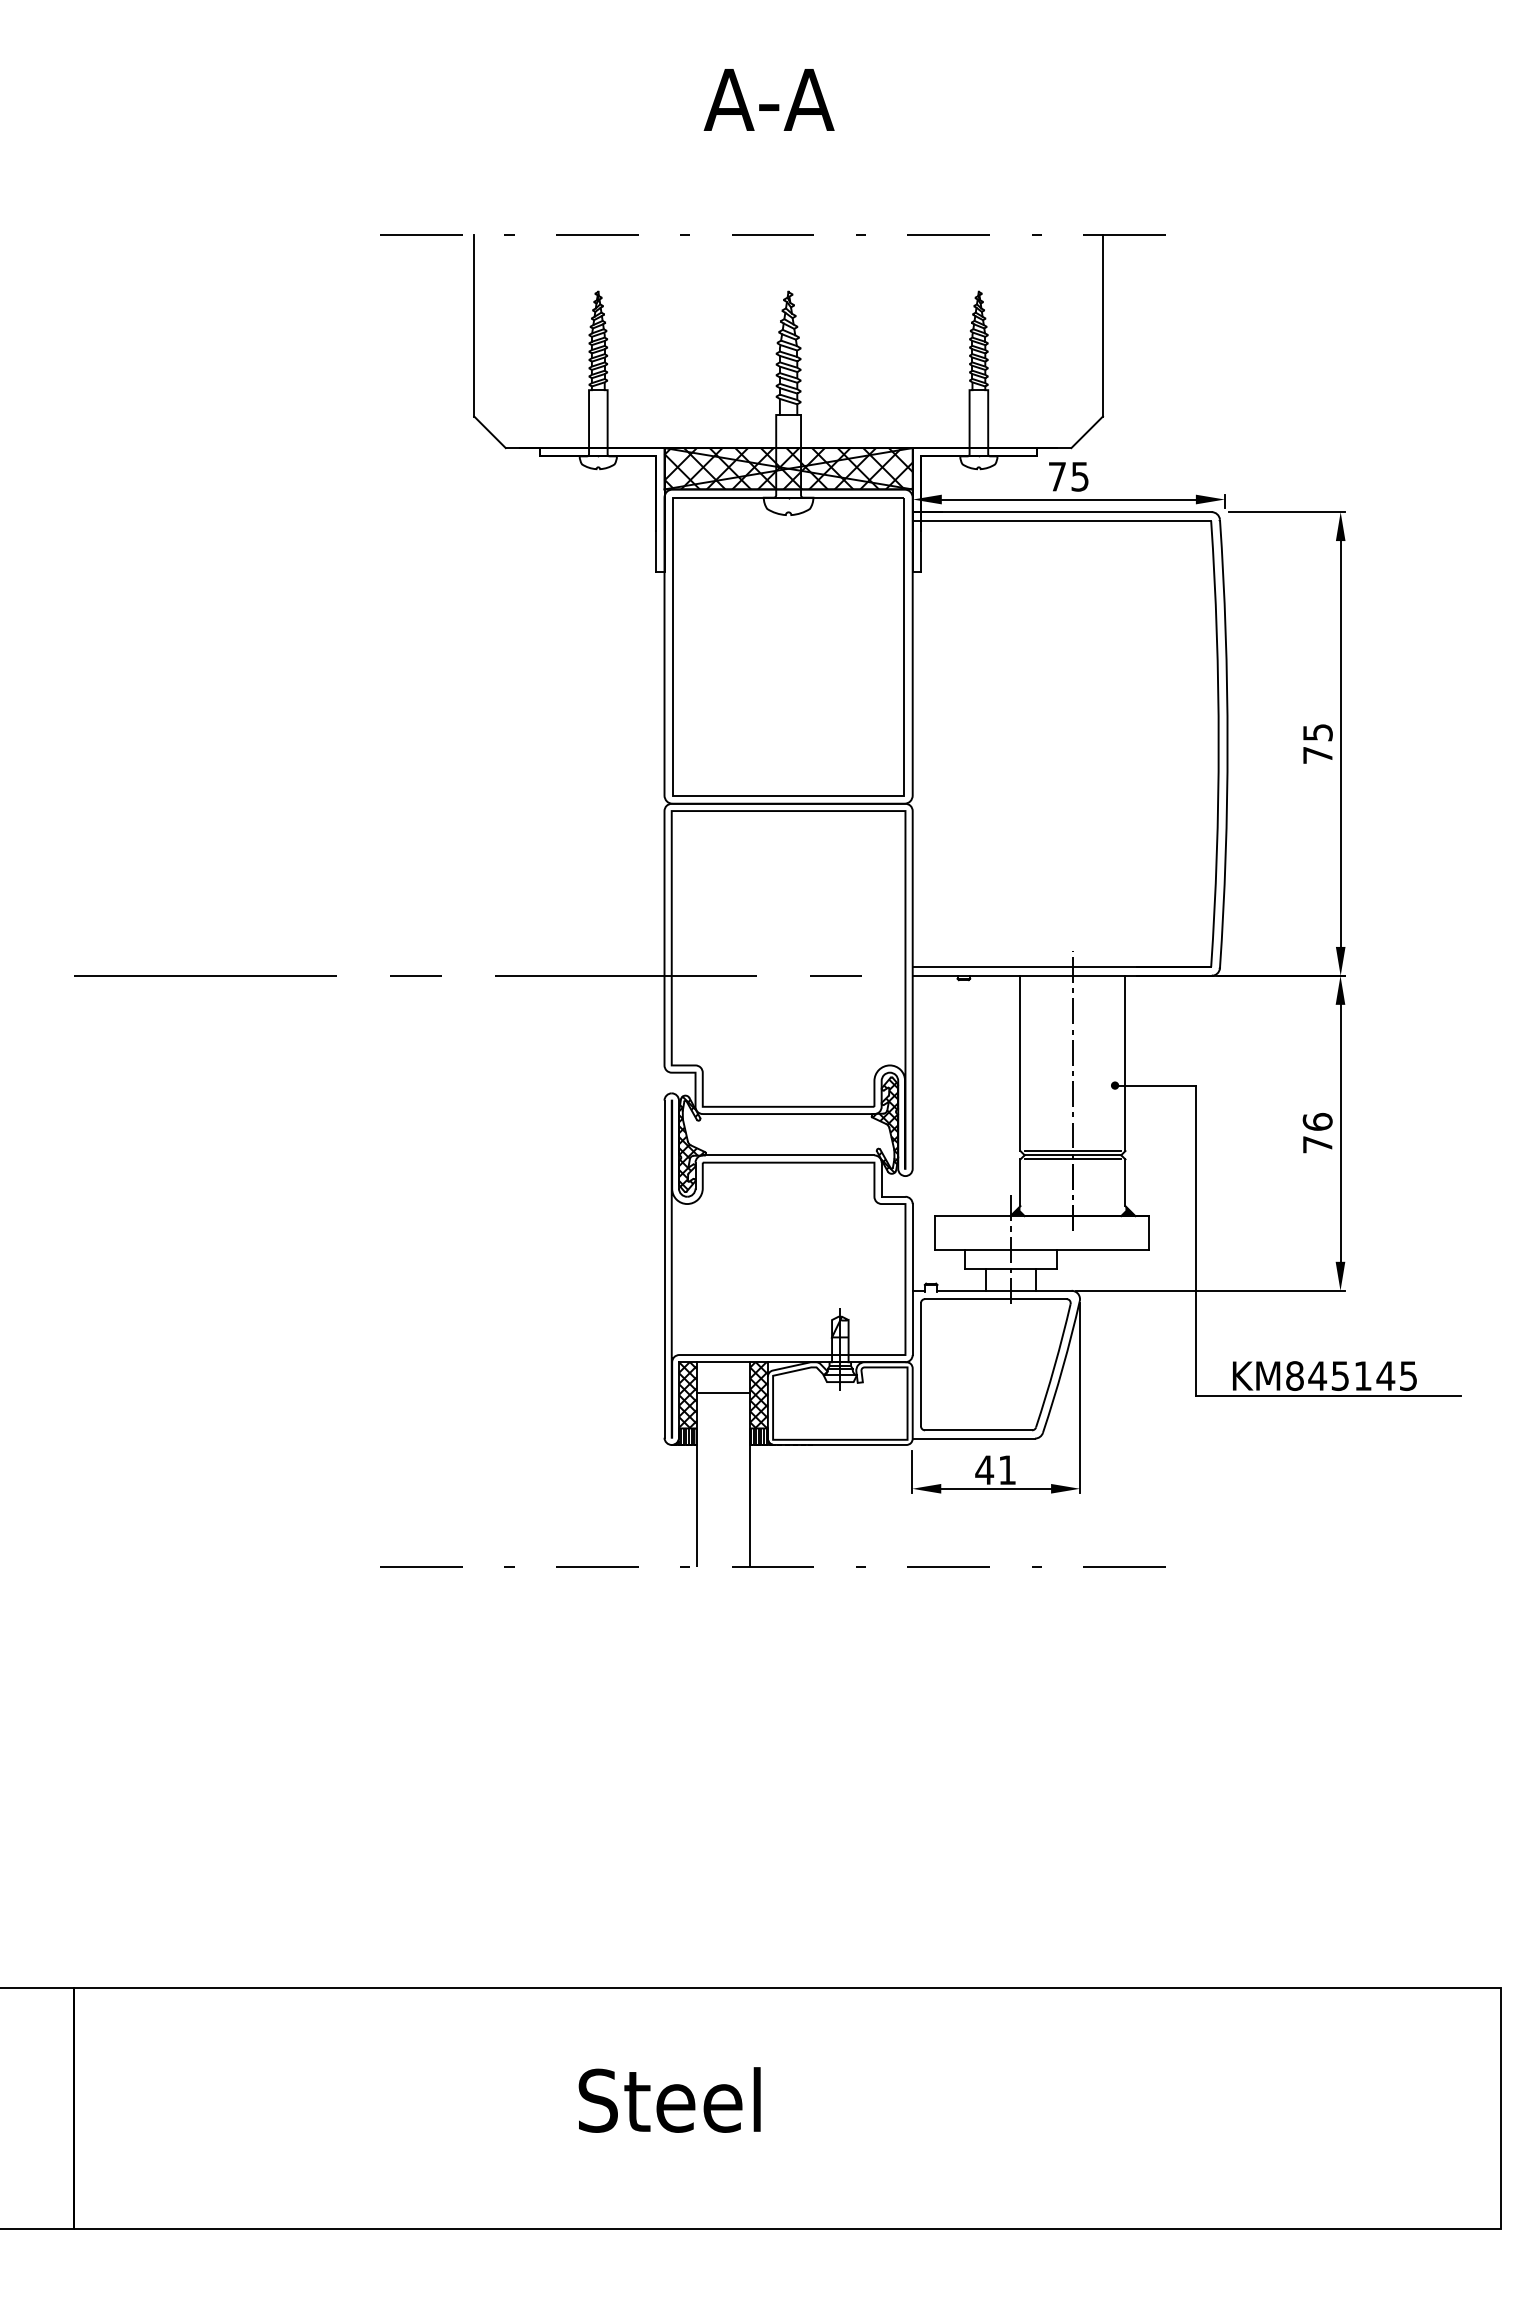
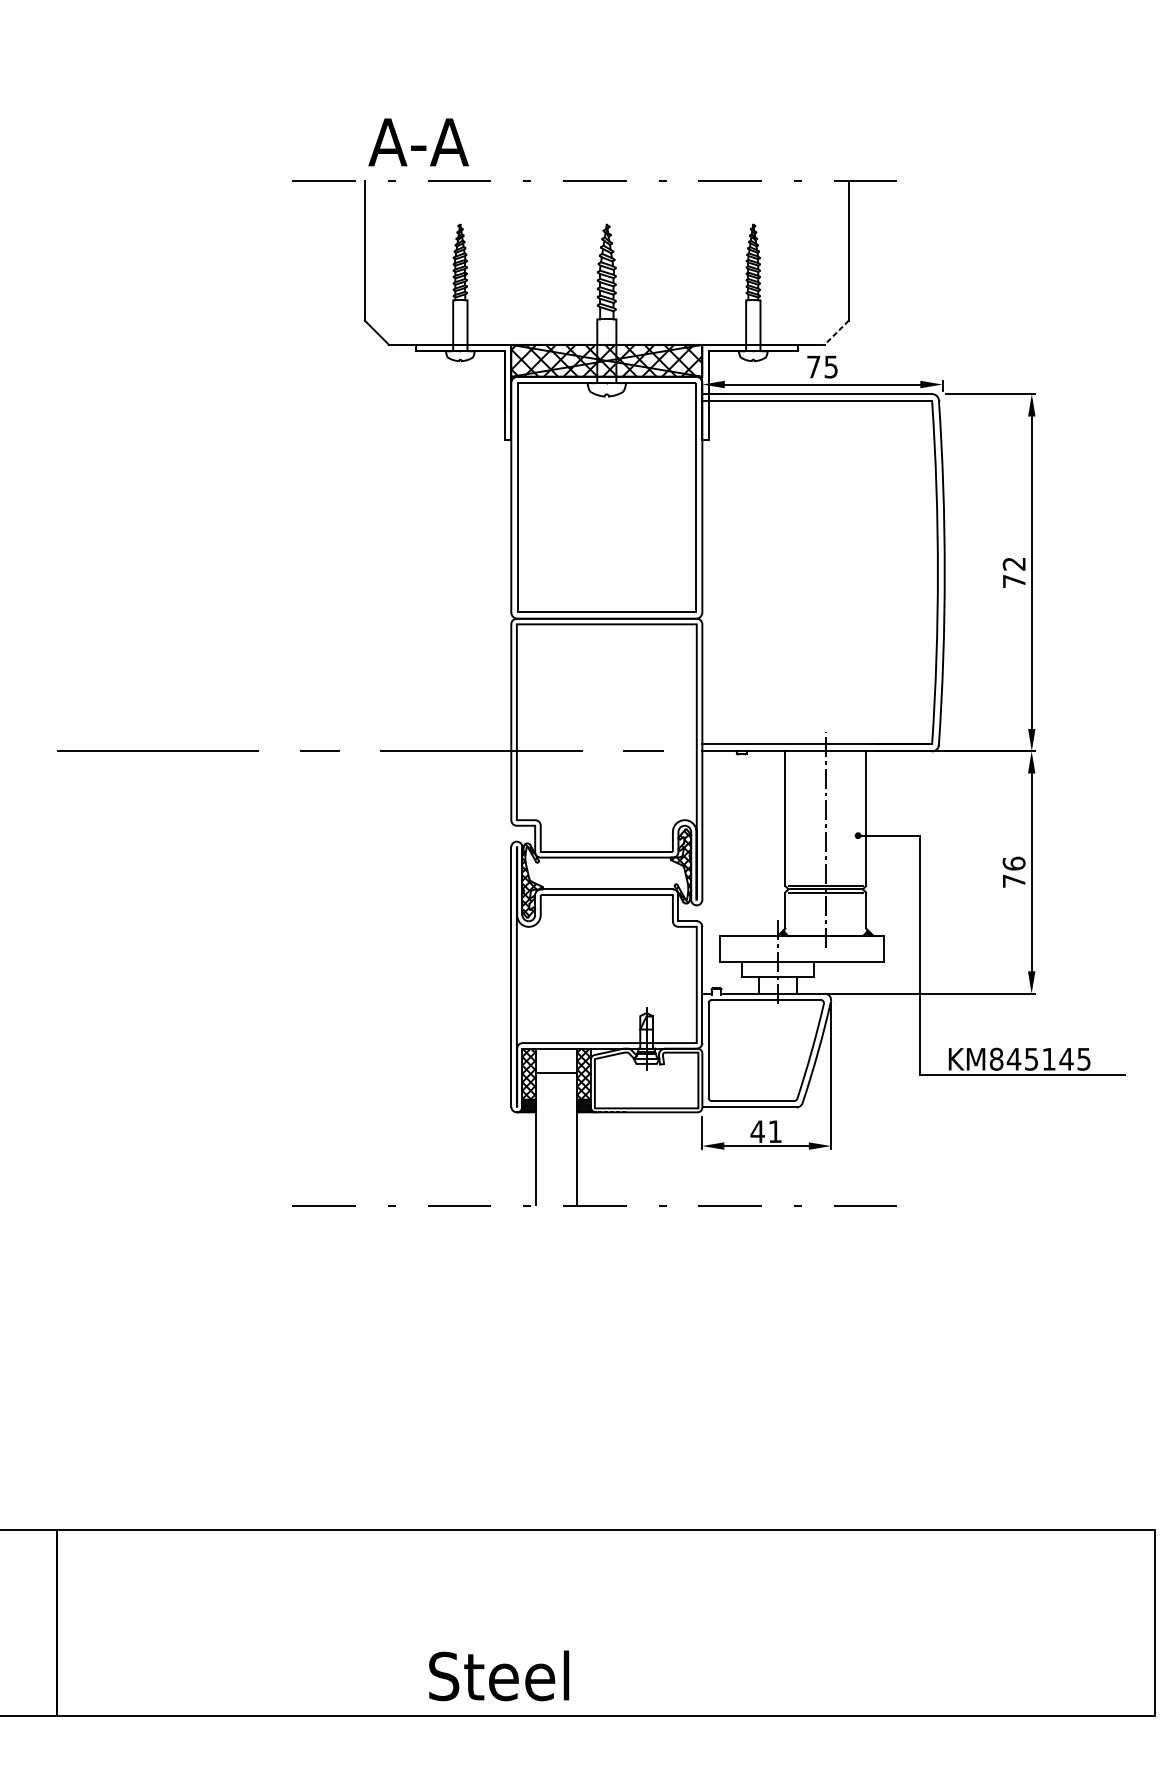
text: (768, 99) -> (418, 142), moved
line: (1086, 432) -> (836, 332), solid -> dashed
text: (1317, 732) -> (1013, 563), 75 -> 72
text: (669, 2099) -> (498, 1675), moved

